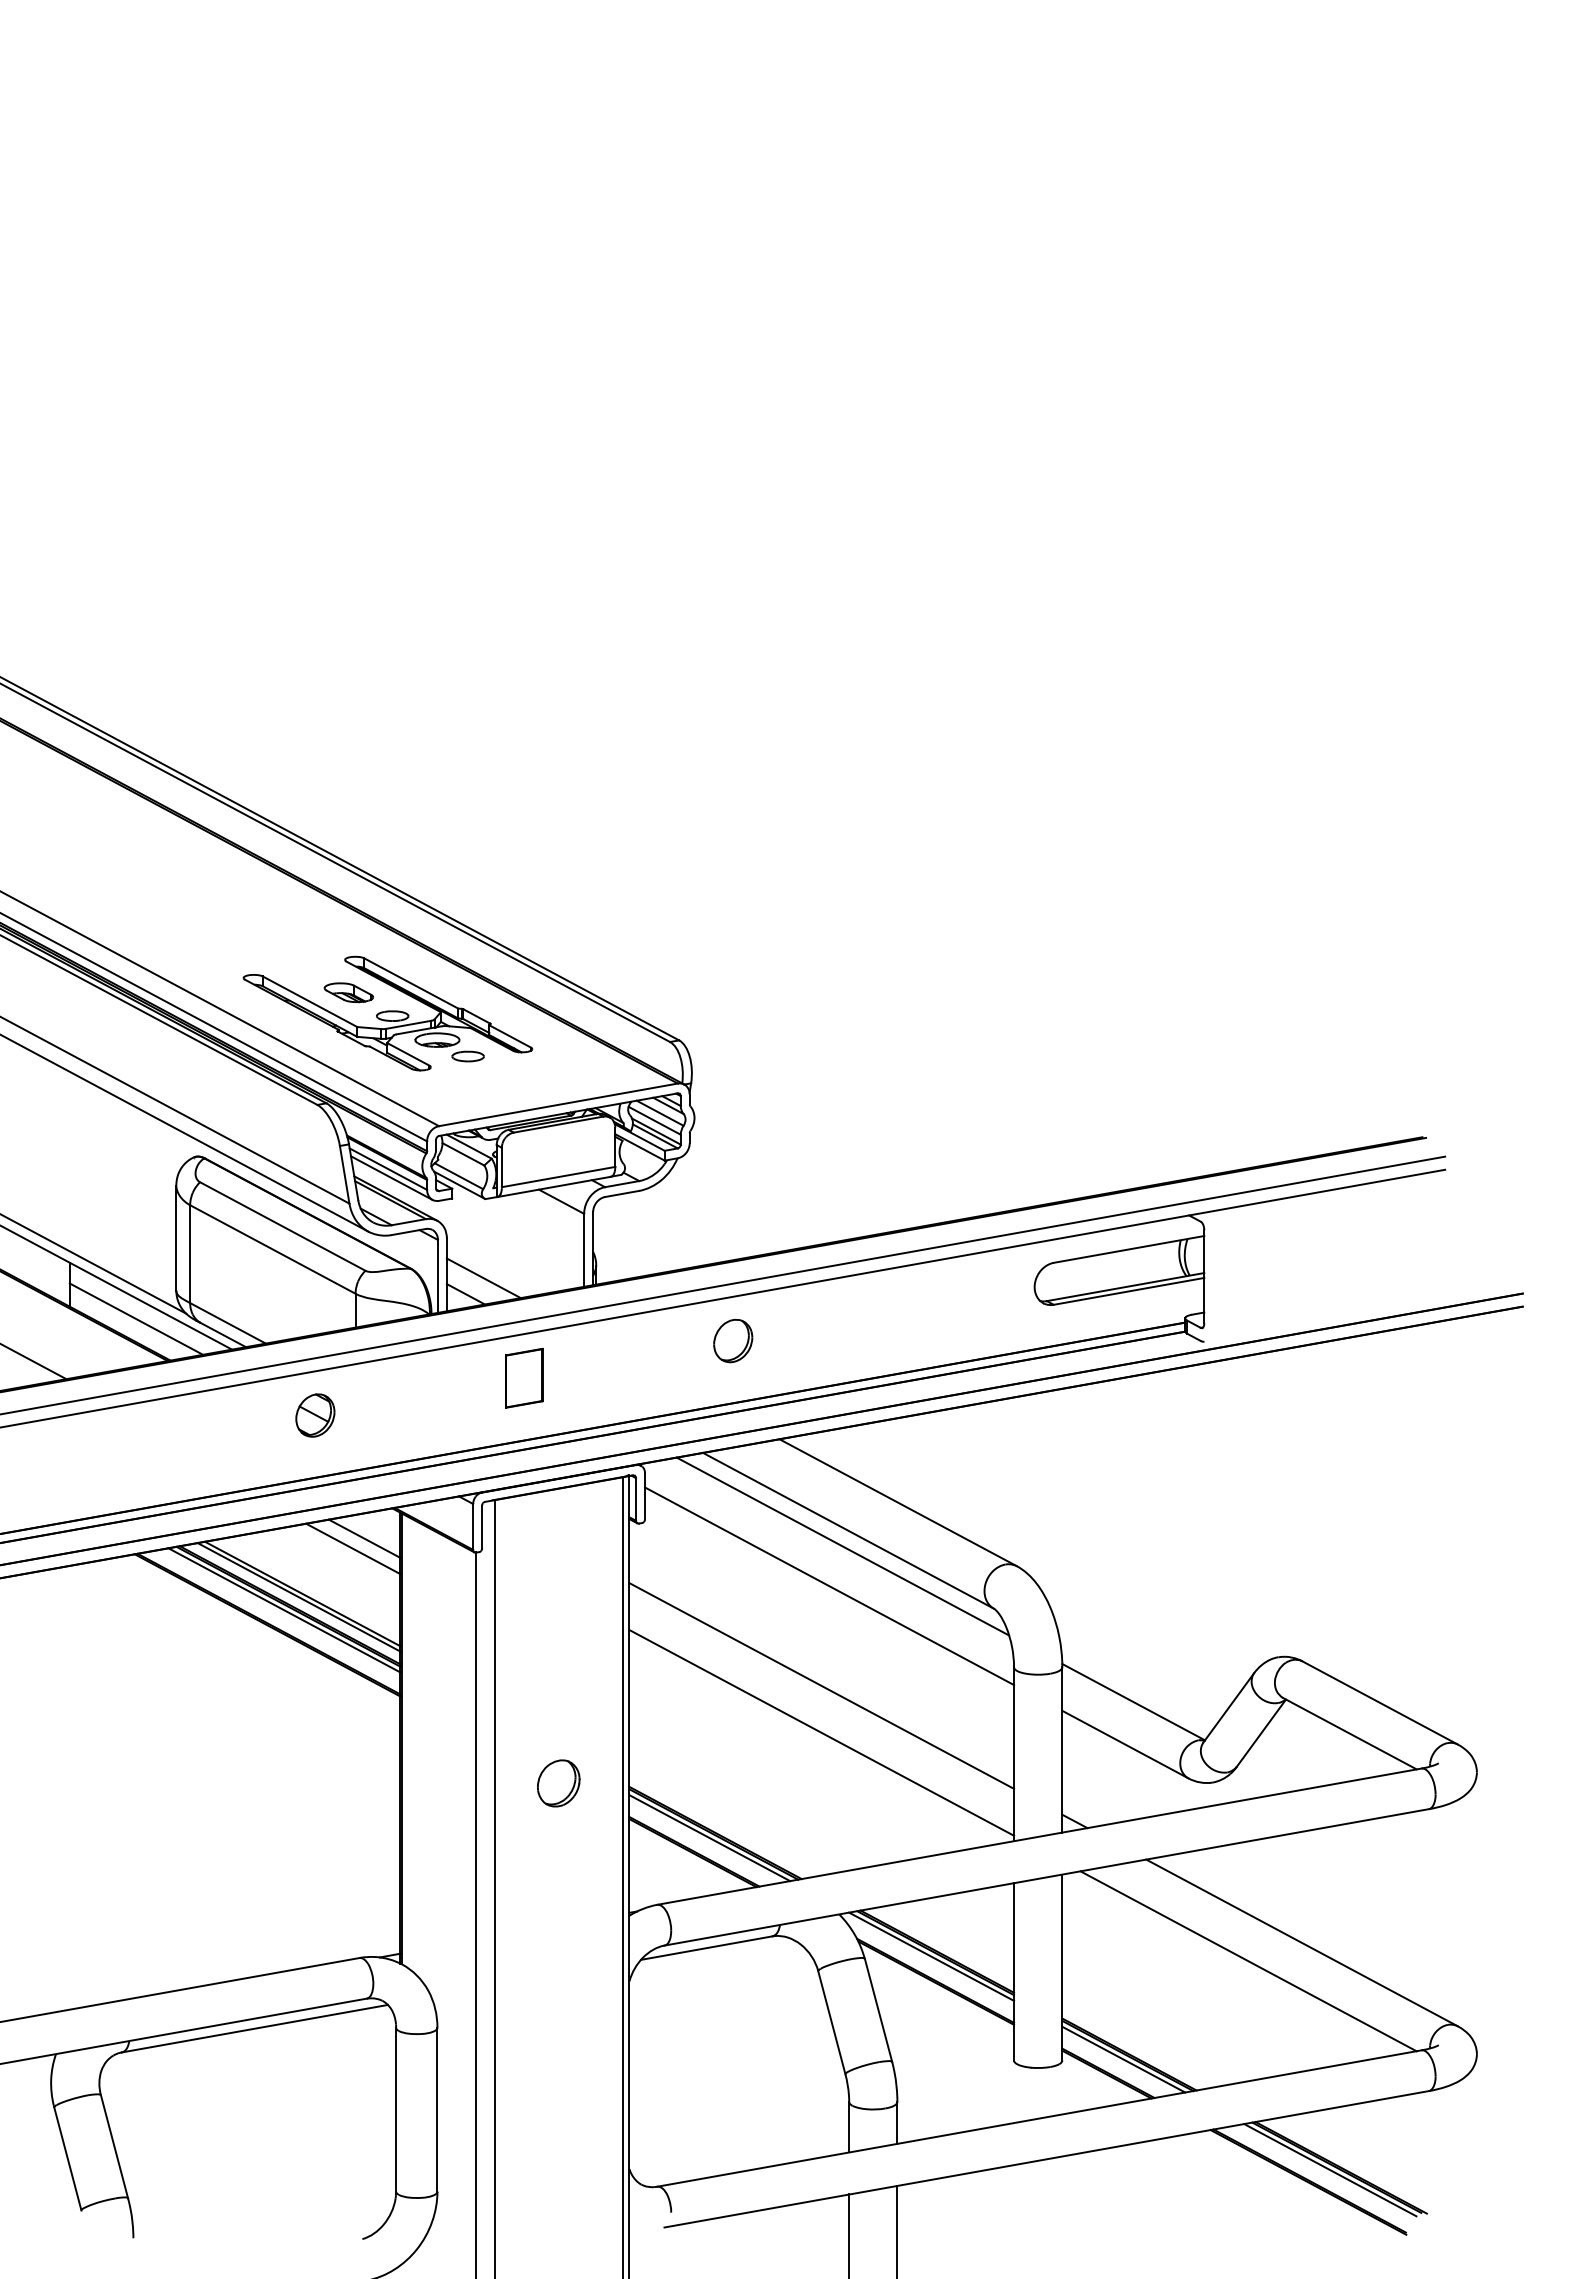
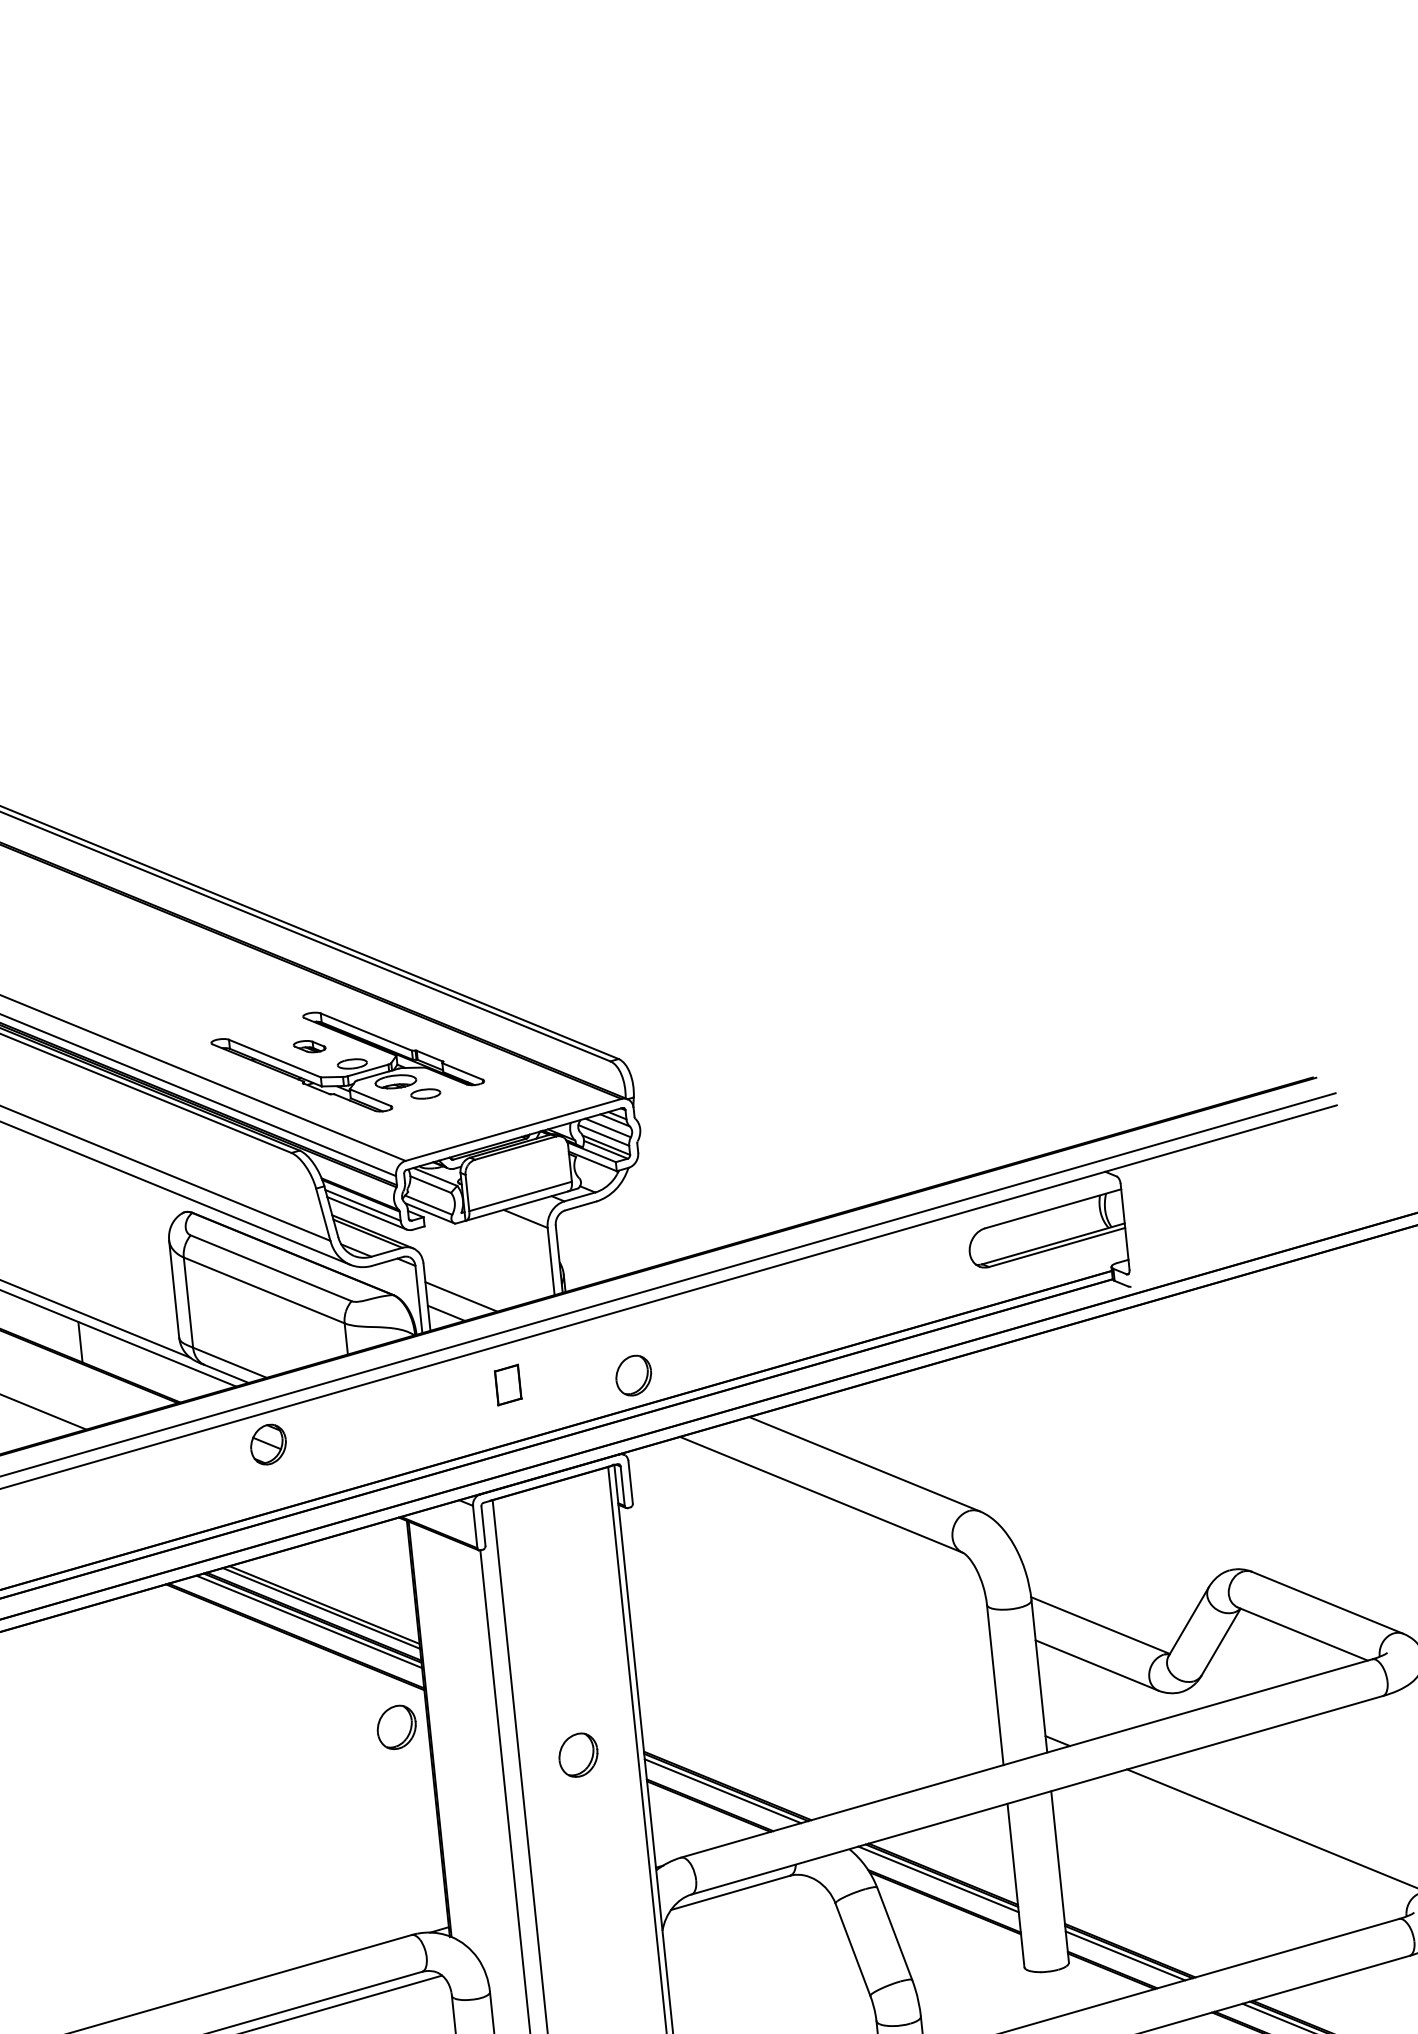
part: (348, 992) -> (309, 1046), size x0.7
line: (136, 1318) -> (145, 1366), removed
part: (733, 1340) -> (633, 1375), moved
part: (524, 1377) -> (508, 1384), size x0.7
part: (315, 1415) -> (268, 1444), moved
line: (364, 1538) -> (376, 1548), removed
line: (842, 1546) -> (817, 1509), removed
line: (353, 1548) -> (366, 1558), removed
line: (829, 1586) -> (809, 1547), removed
line: (821, 1685) -> (811, 1639), removed
line: (821, 1732) -> (815, 1683), removed
part: (366, 1733) -> (396, 1727), added
line: (1248, 1961) -> (1231, 1853), removed

